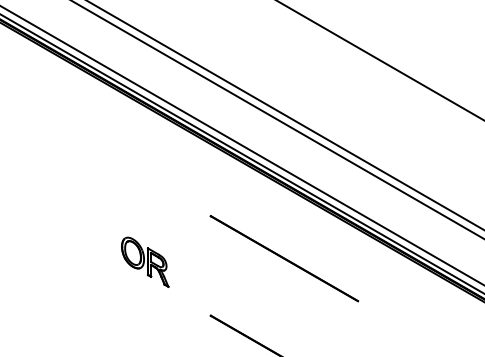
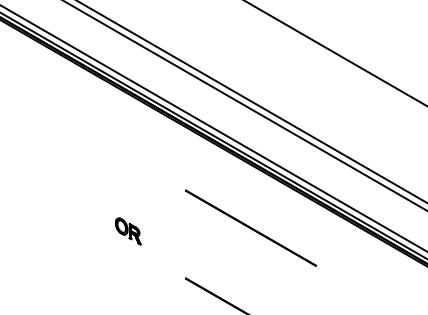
part: (145, 261) -> (128, 230), size x0.6

